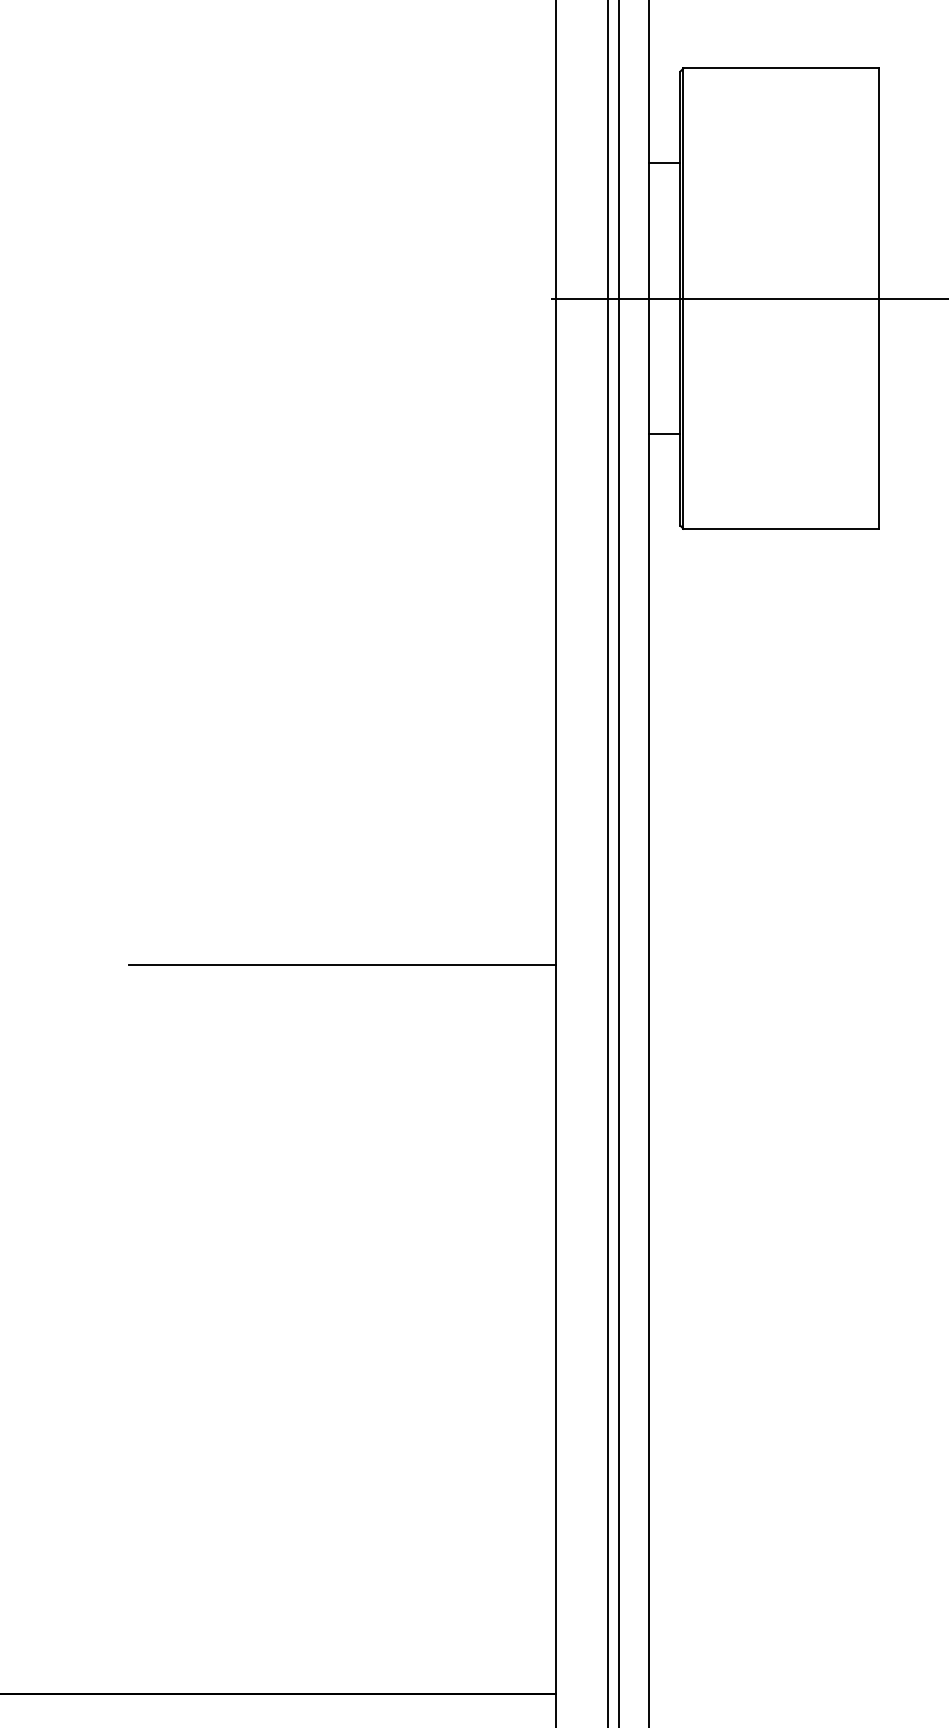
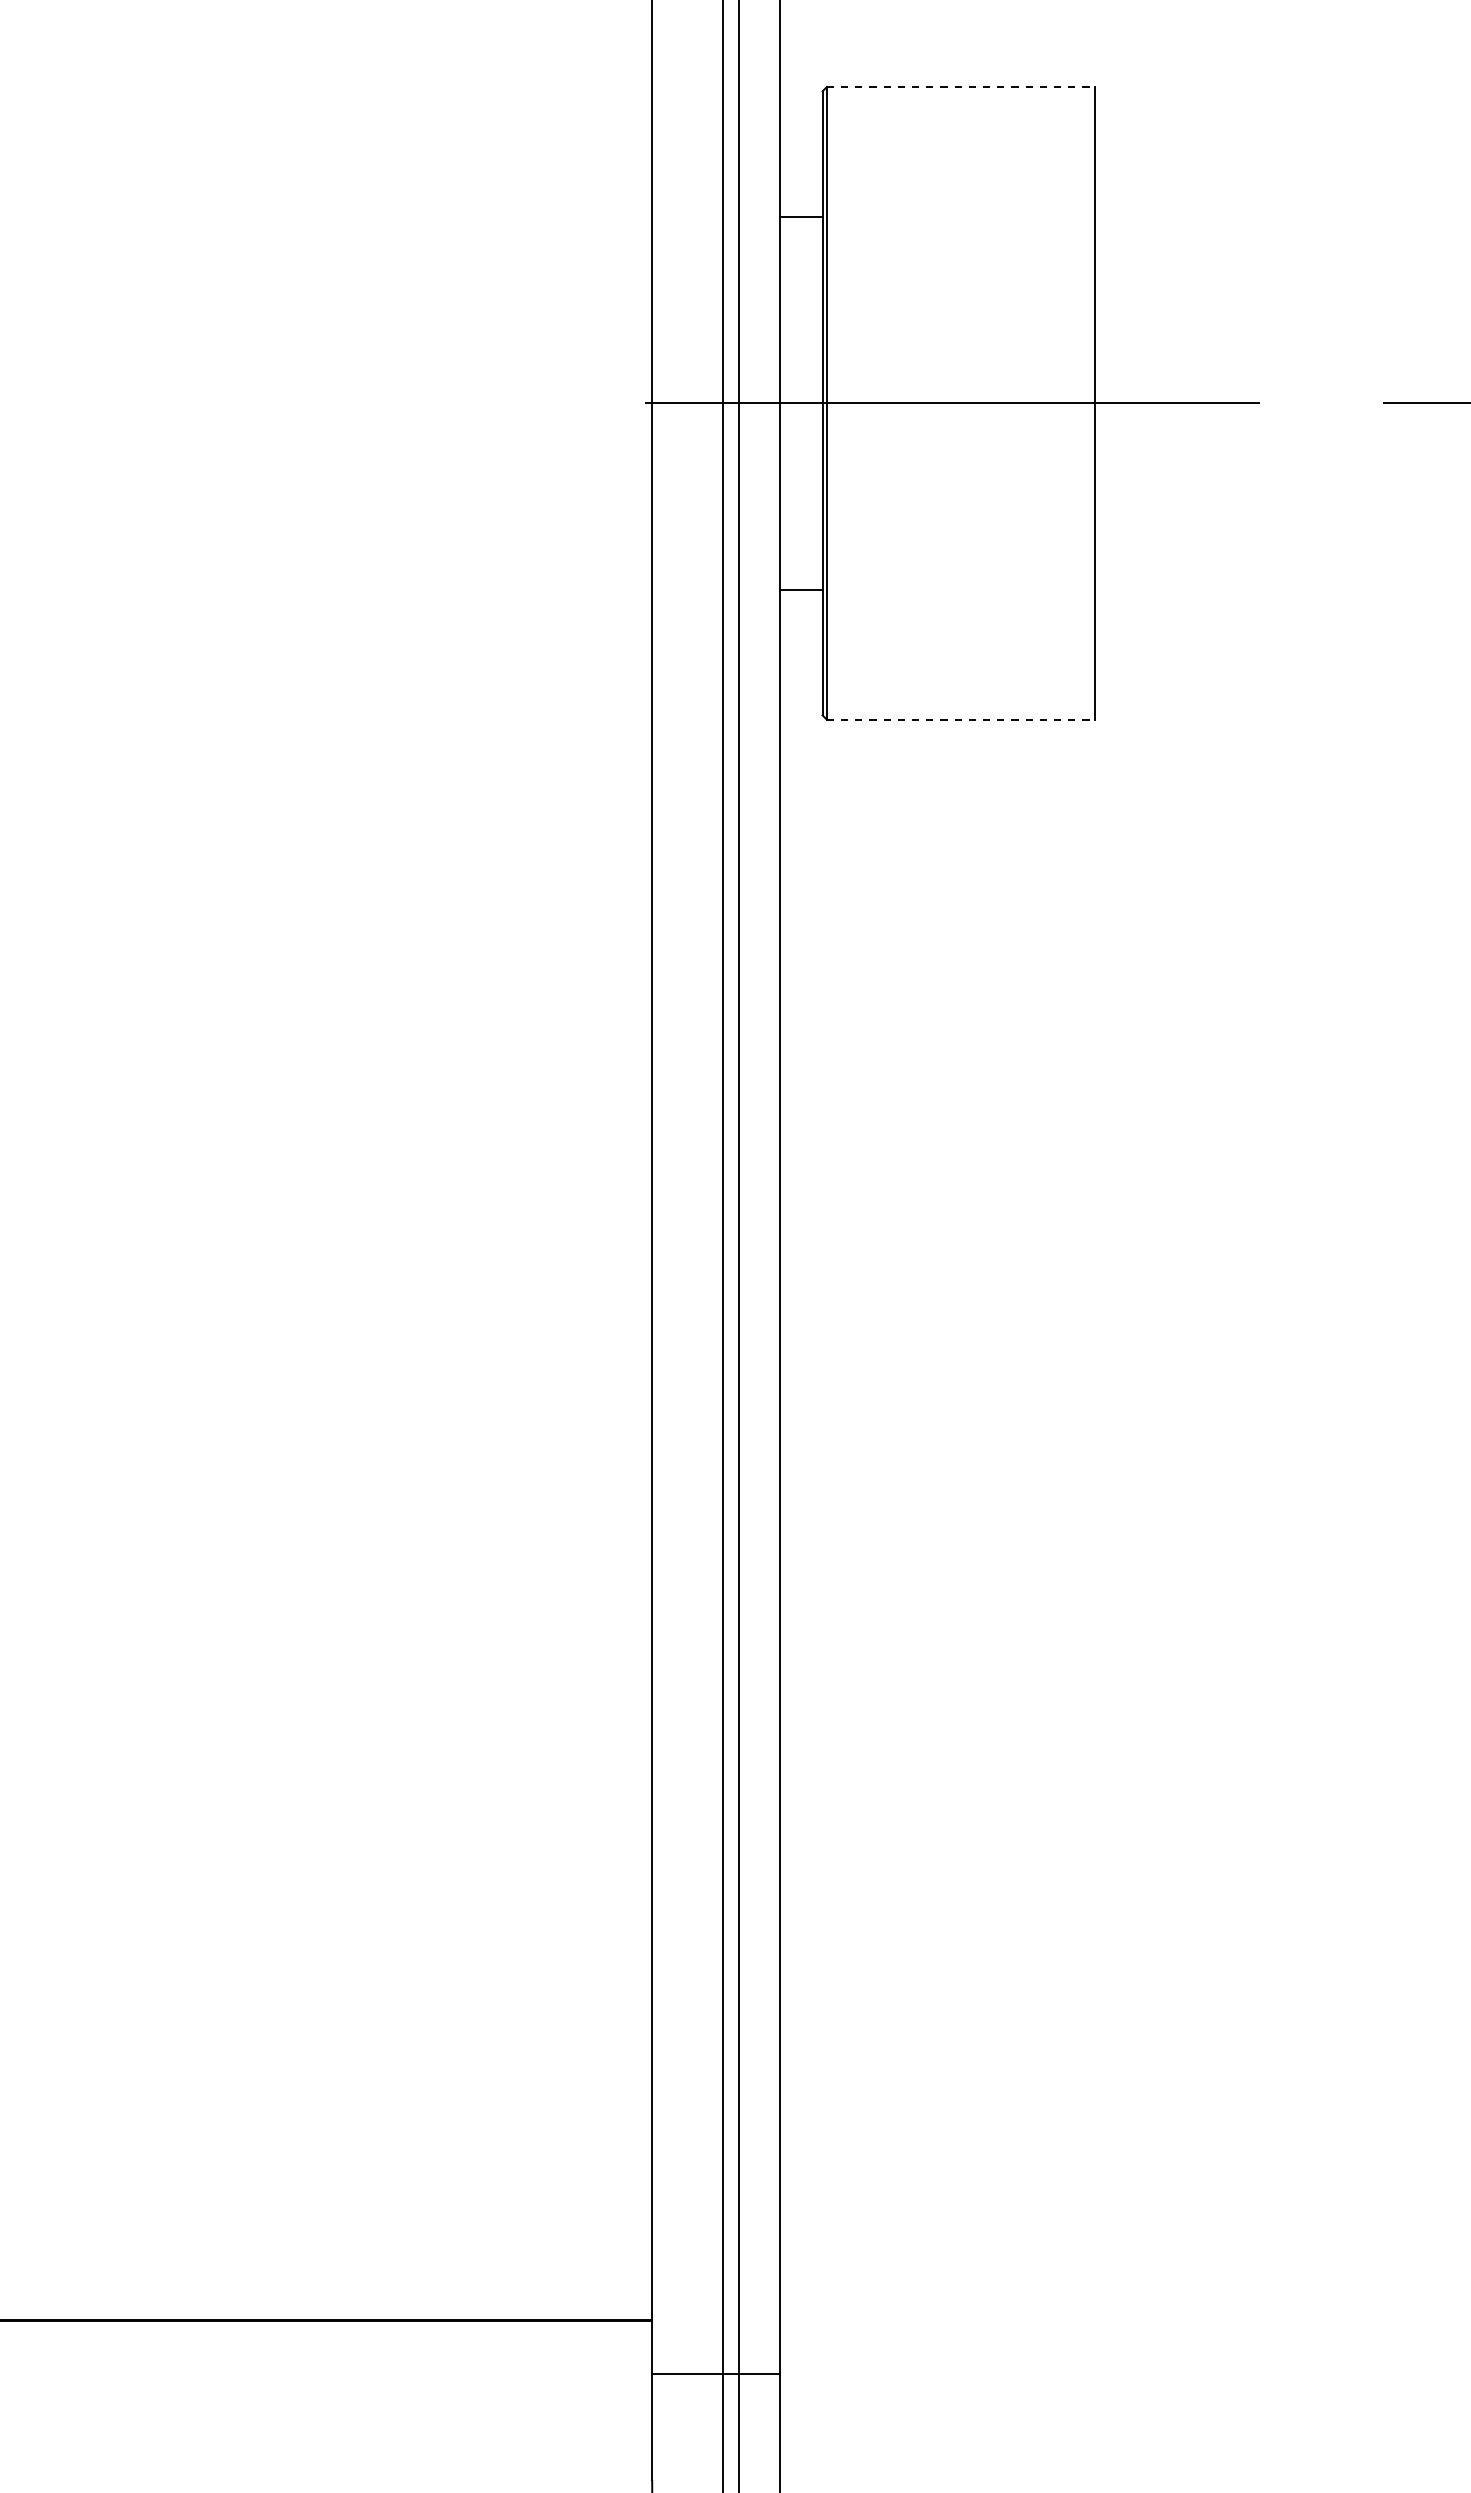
line: (781, 68) -> (961, 87), solid -> dashed
line: (781, 528) -> (961, 719), solid -> dashed
line: (342, 965) -> (358, 1319), removed

